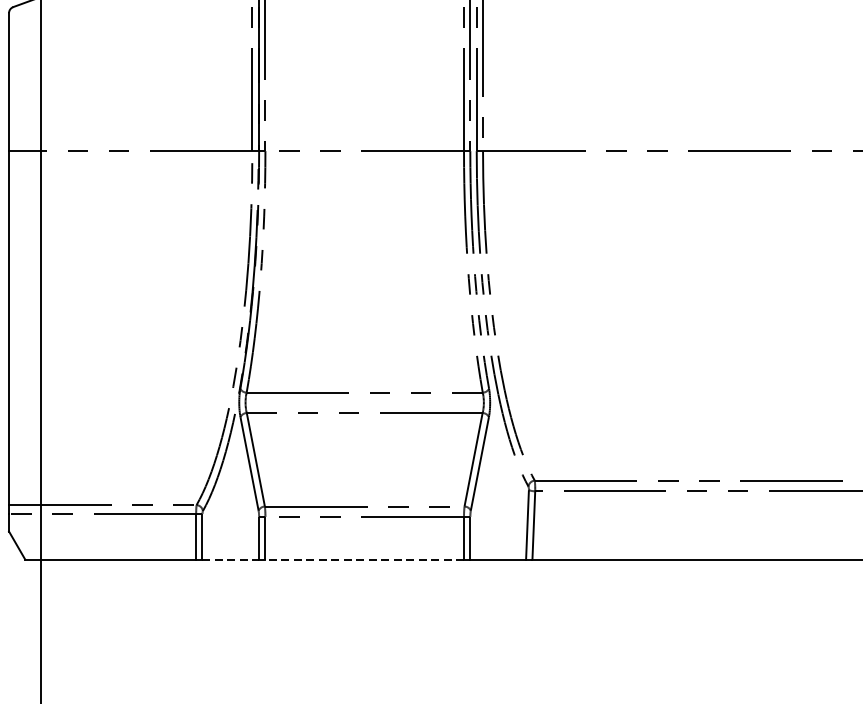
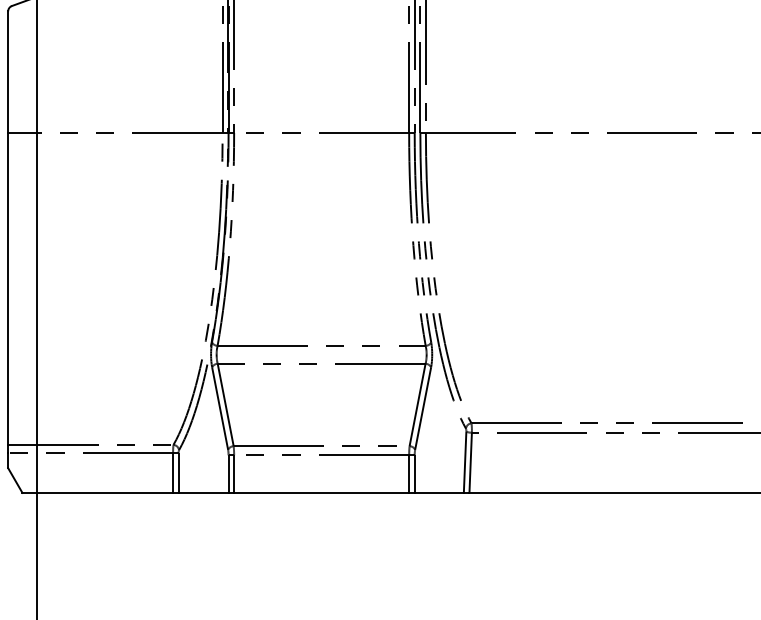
line: (230, 559) -> (203, 492), dashed -> solid
line: (364, 559) -> (321, 492), dashed -> solid

